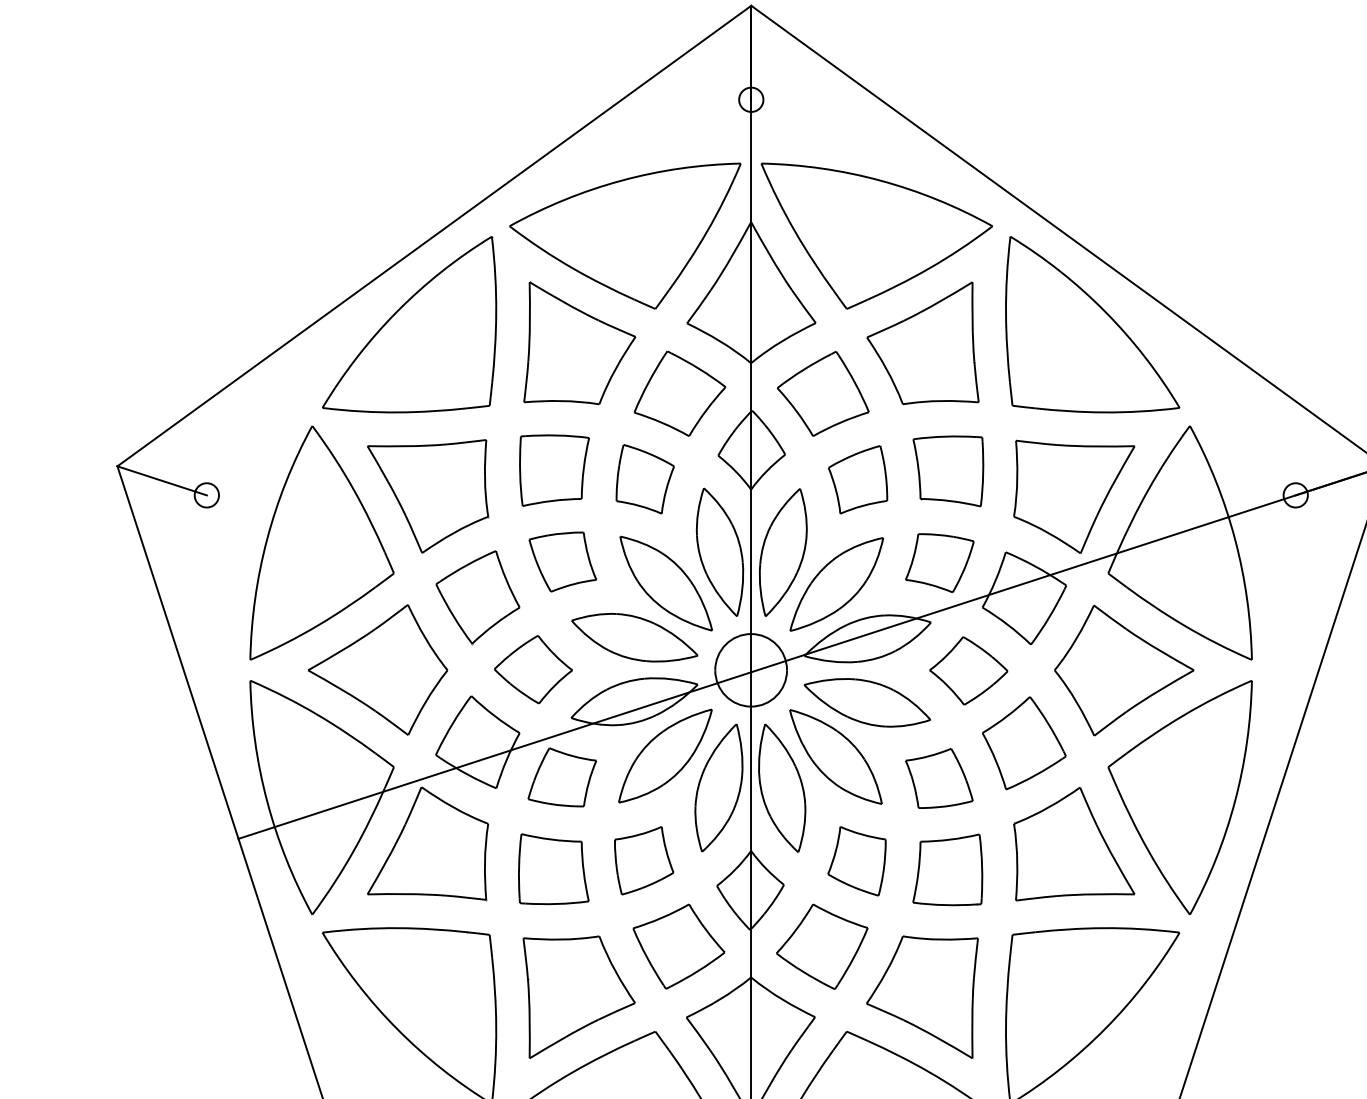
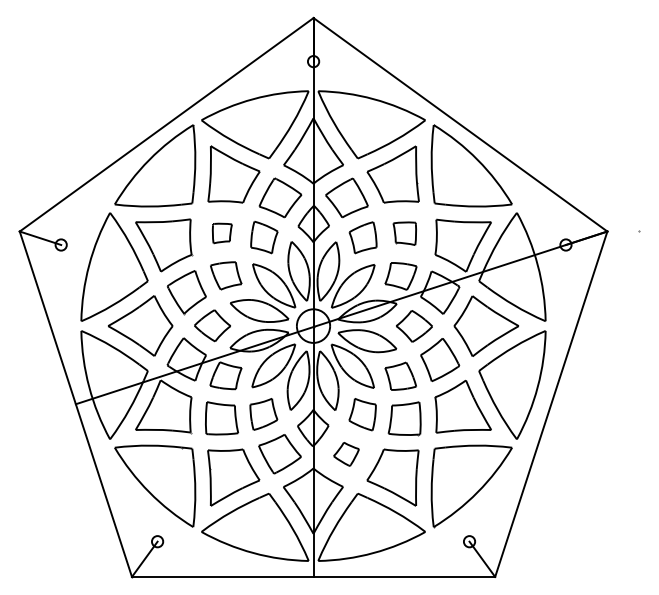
part: (554, 470) -> (222, 233), size x0.6
part: (947, 470) -> (404, 233), size x0.7
part: (822, 947) -> (346, 454), size x0.6

